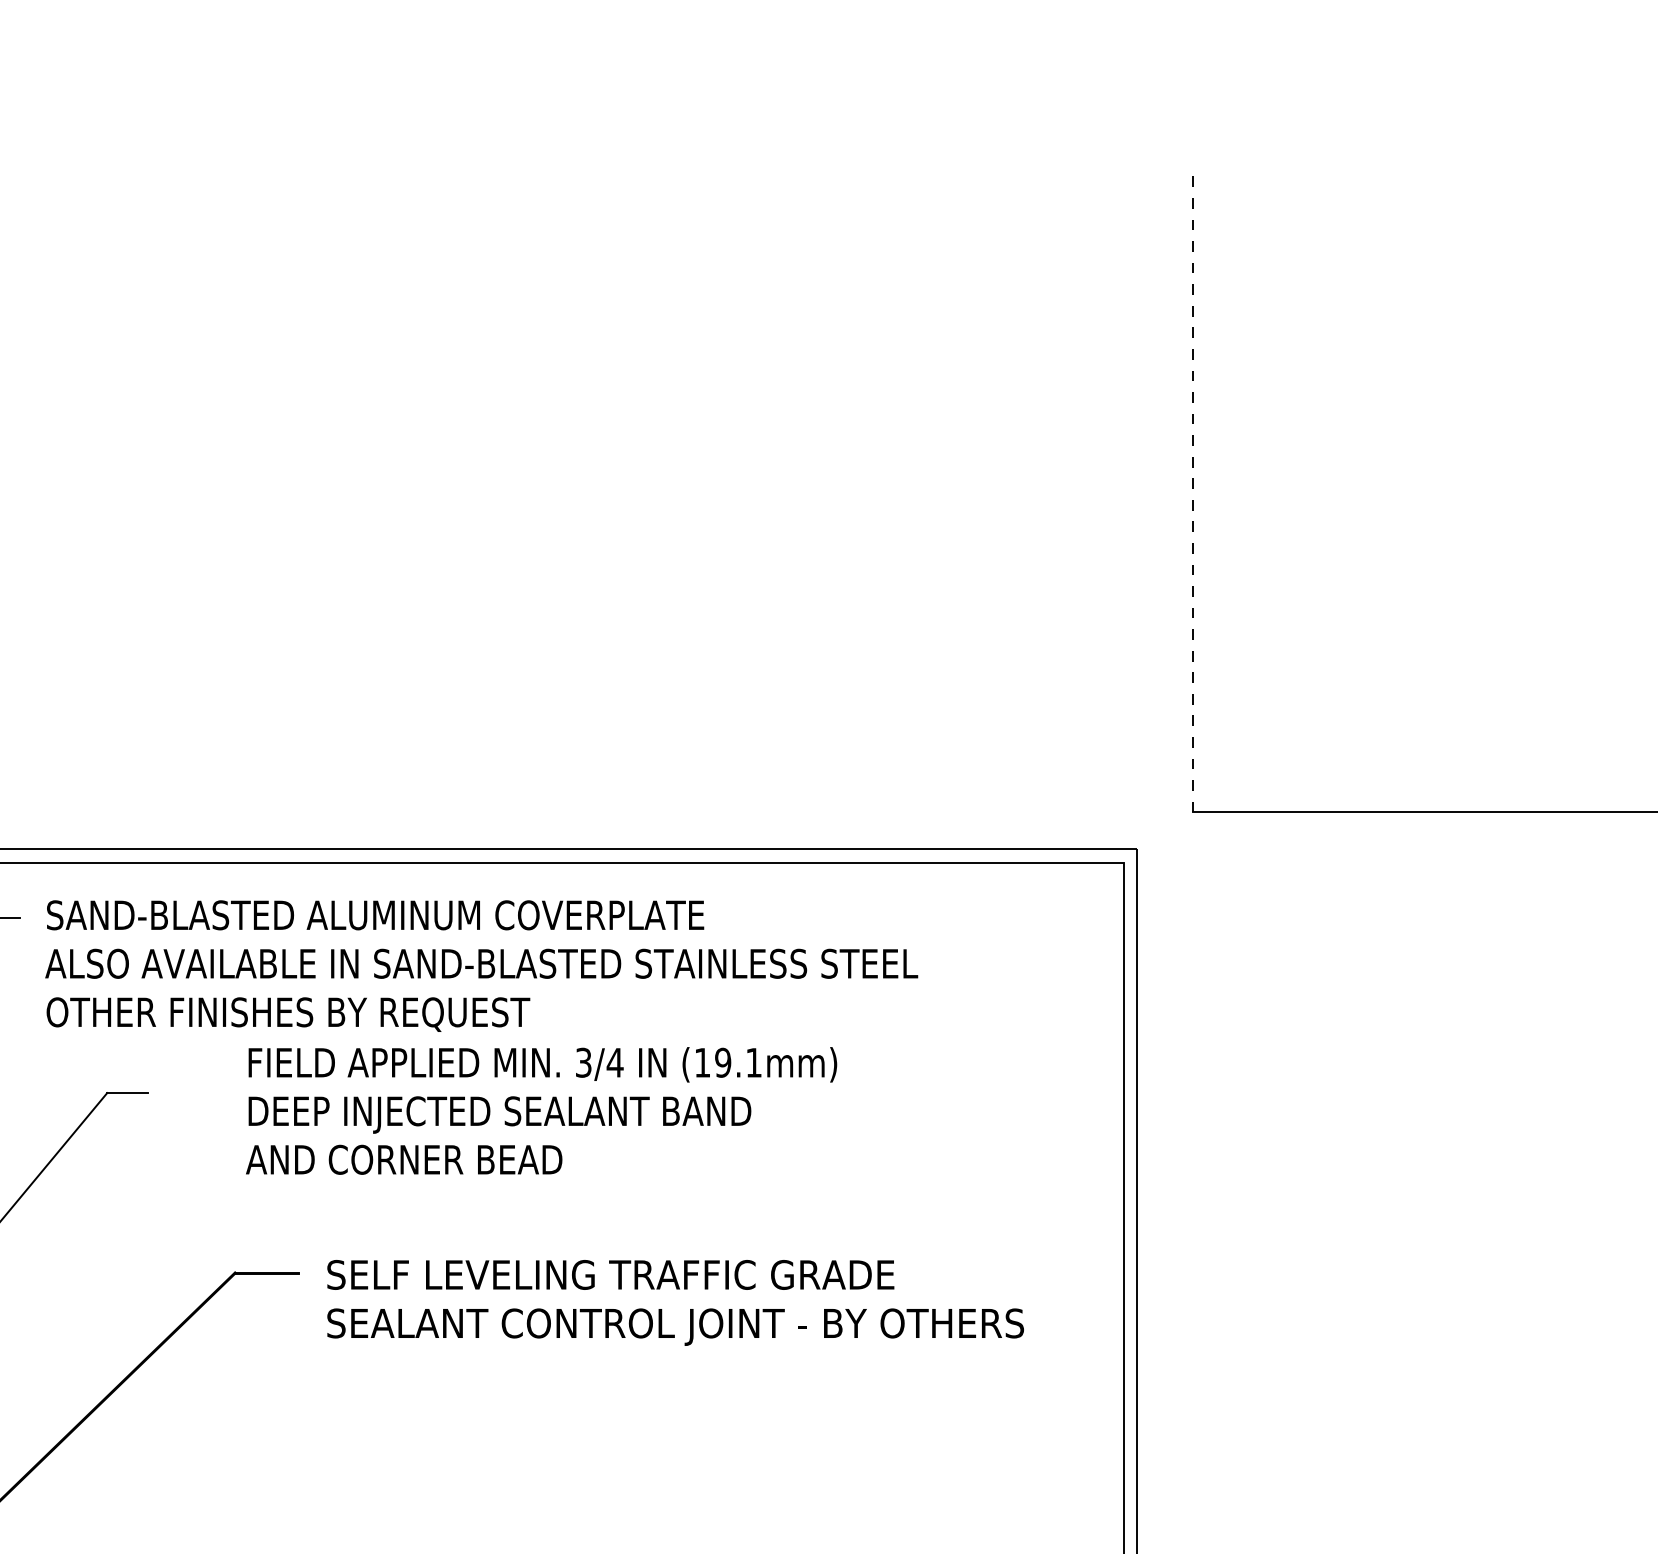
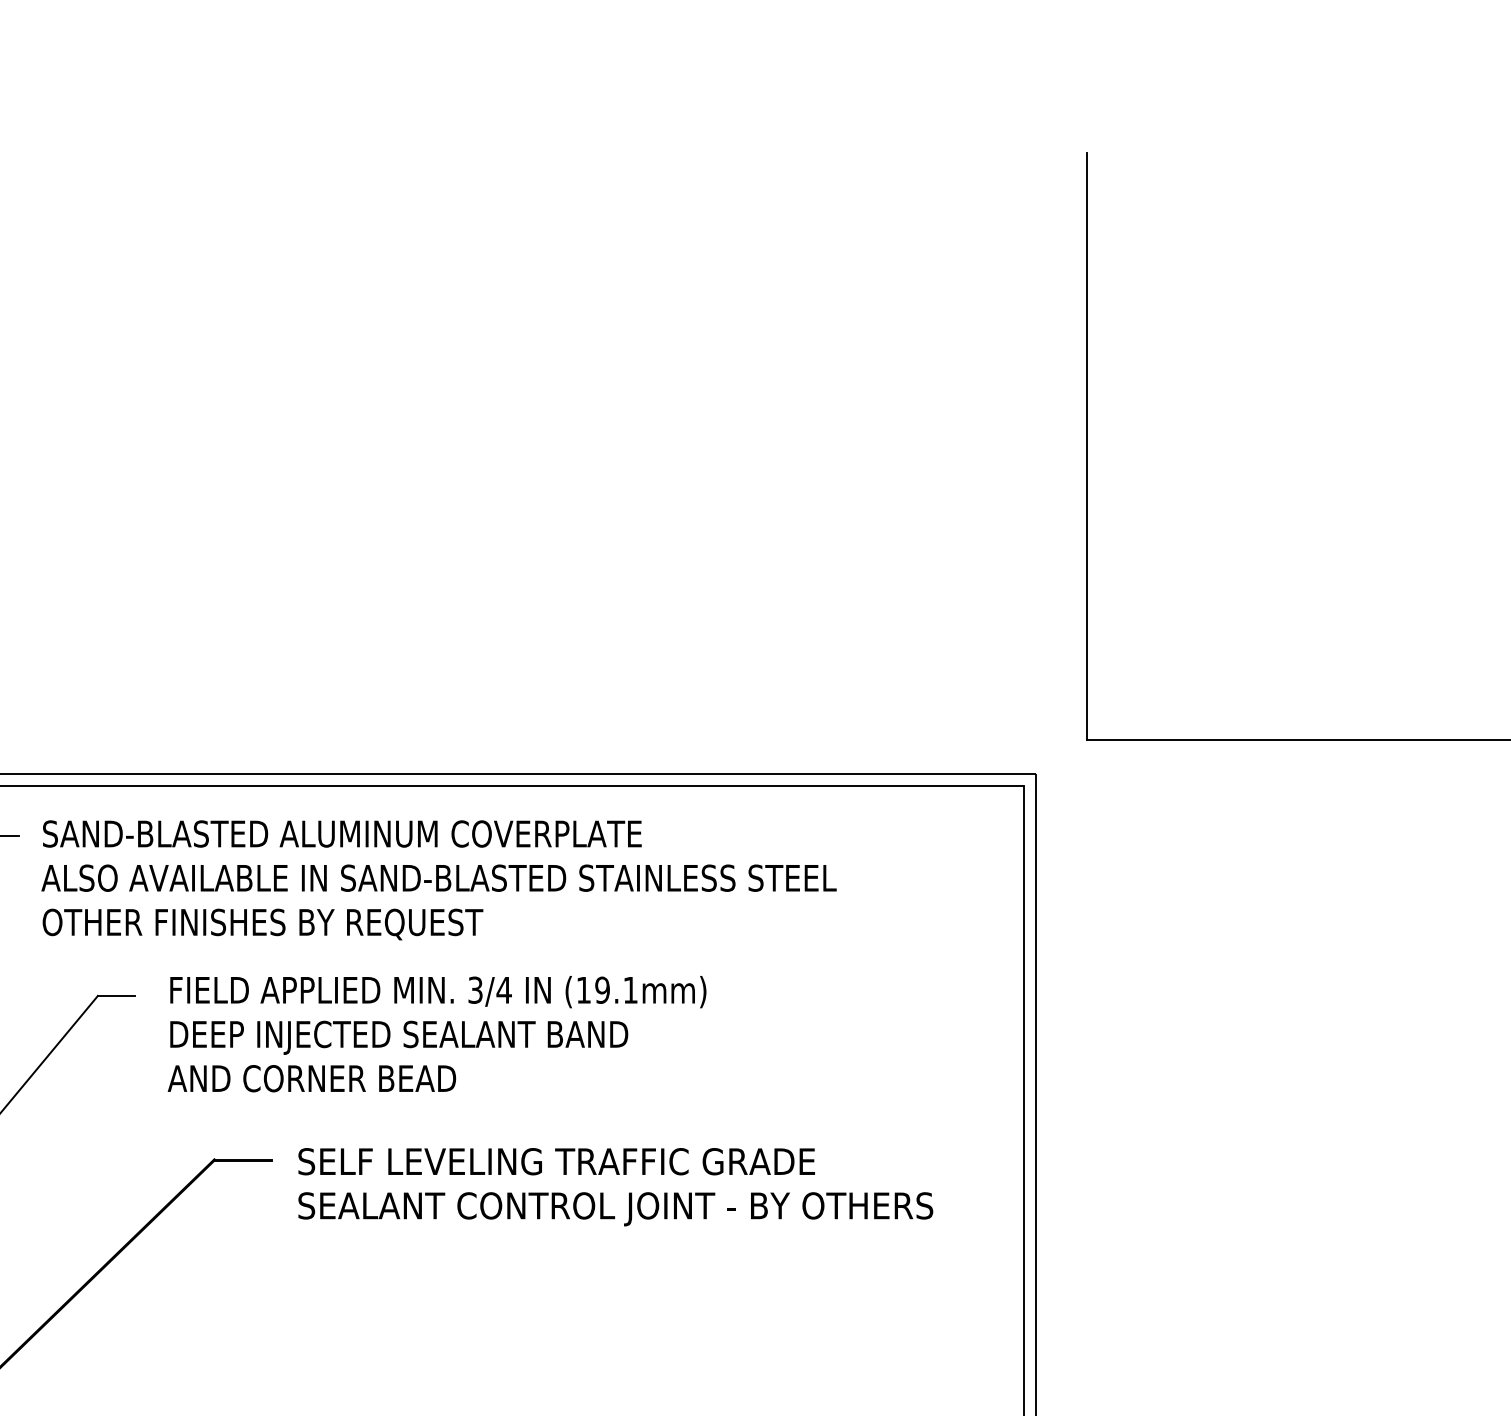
line: (1192, 489) -> (1086, 446), dashed -> solid
text: (541, 1110) -> (437, 1033), moved

